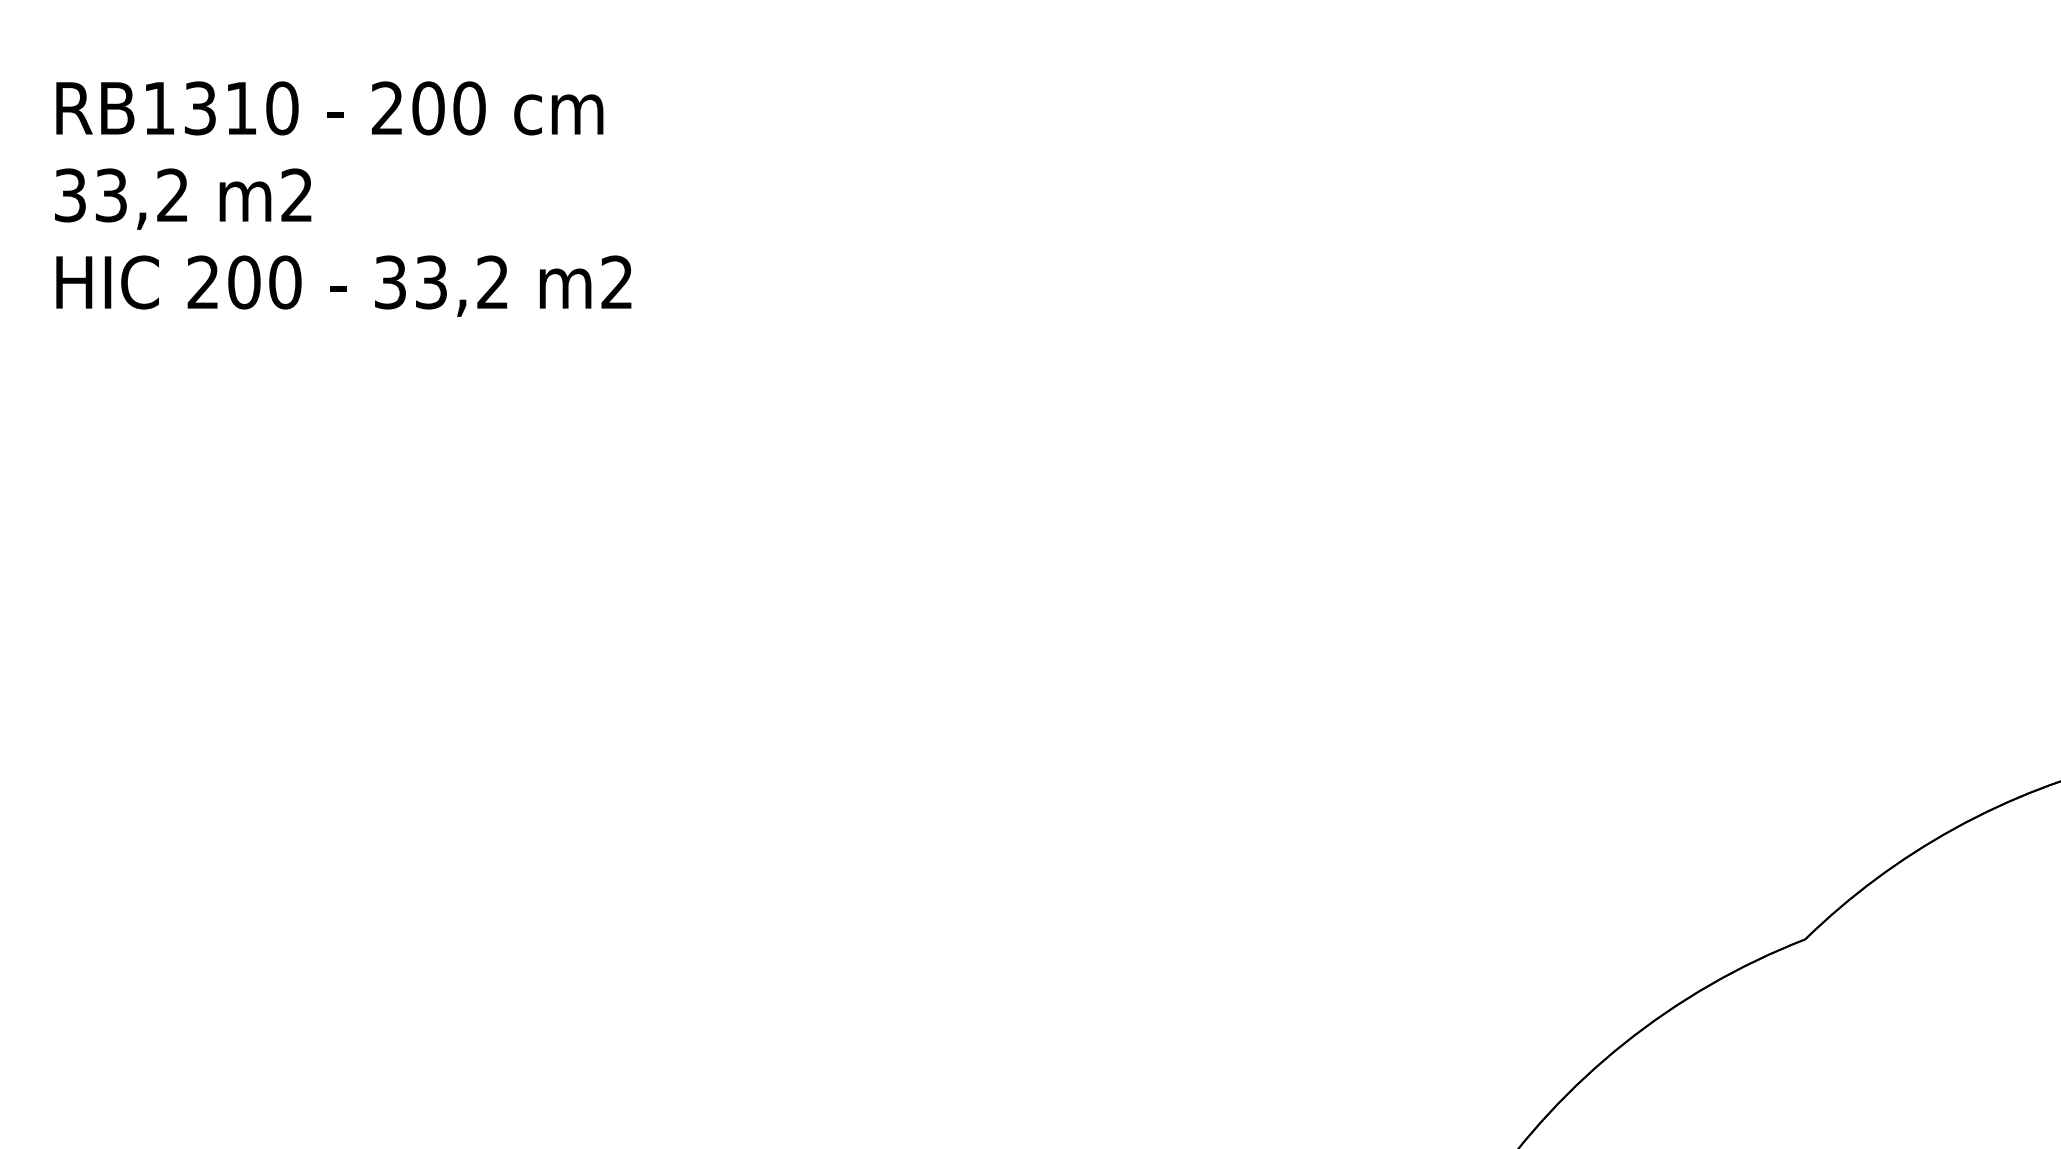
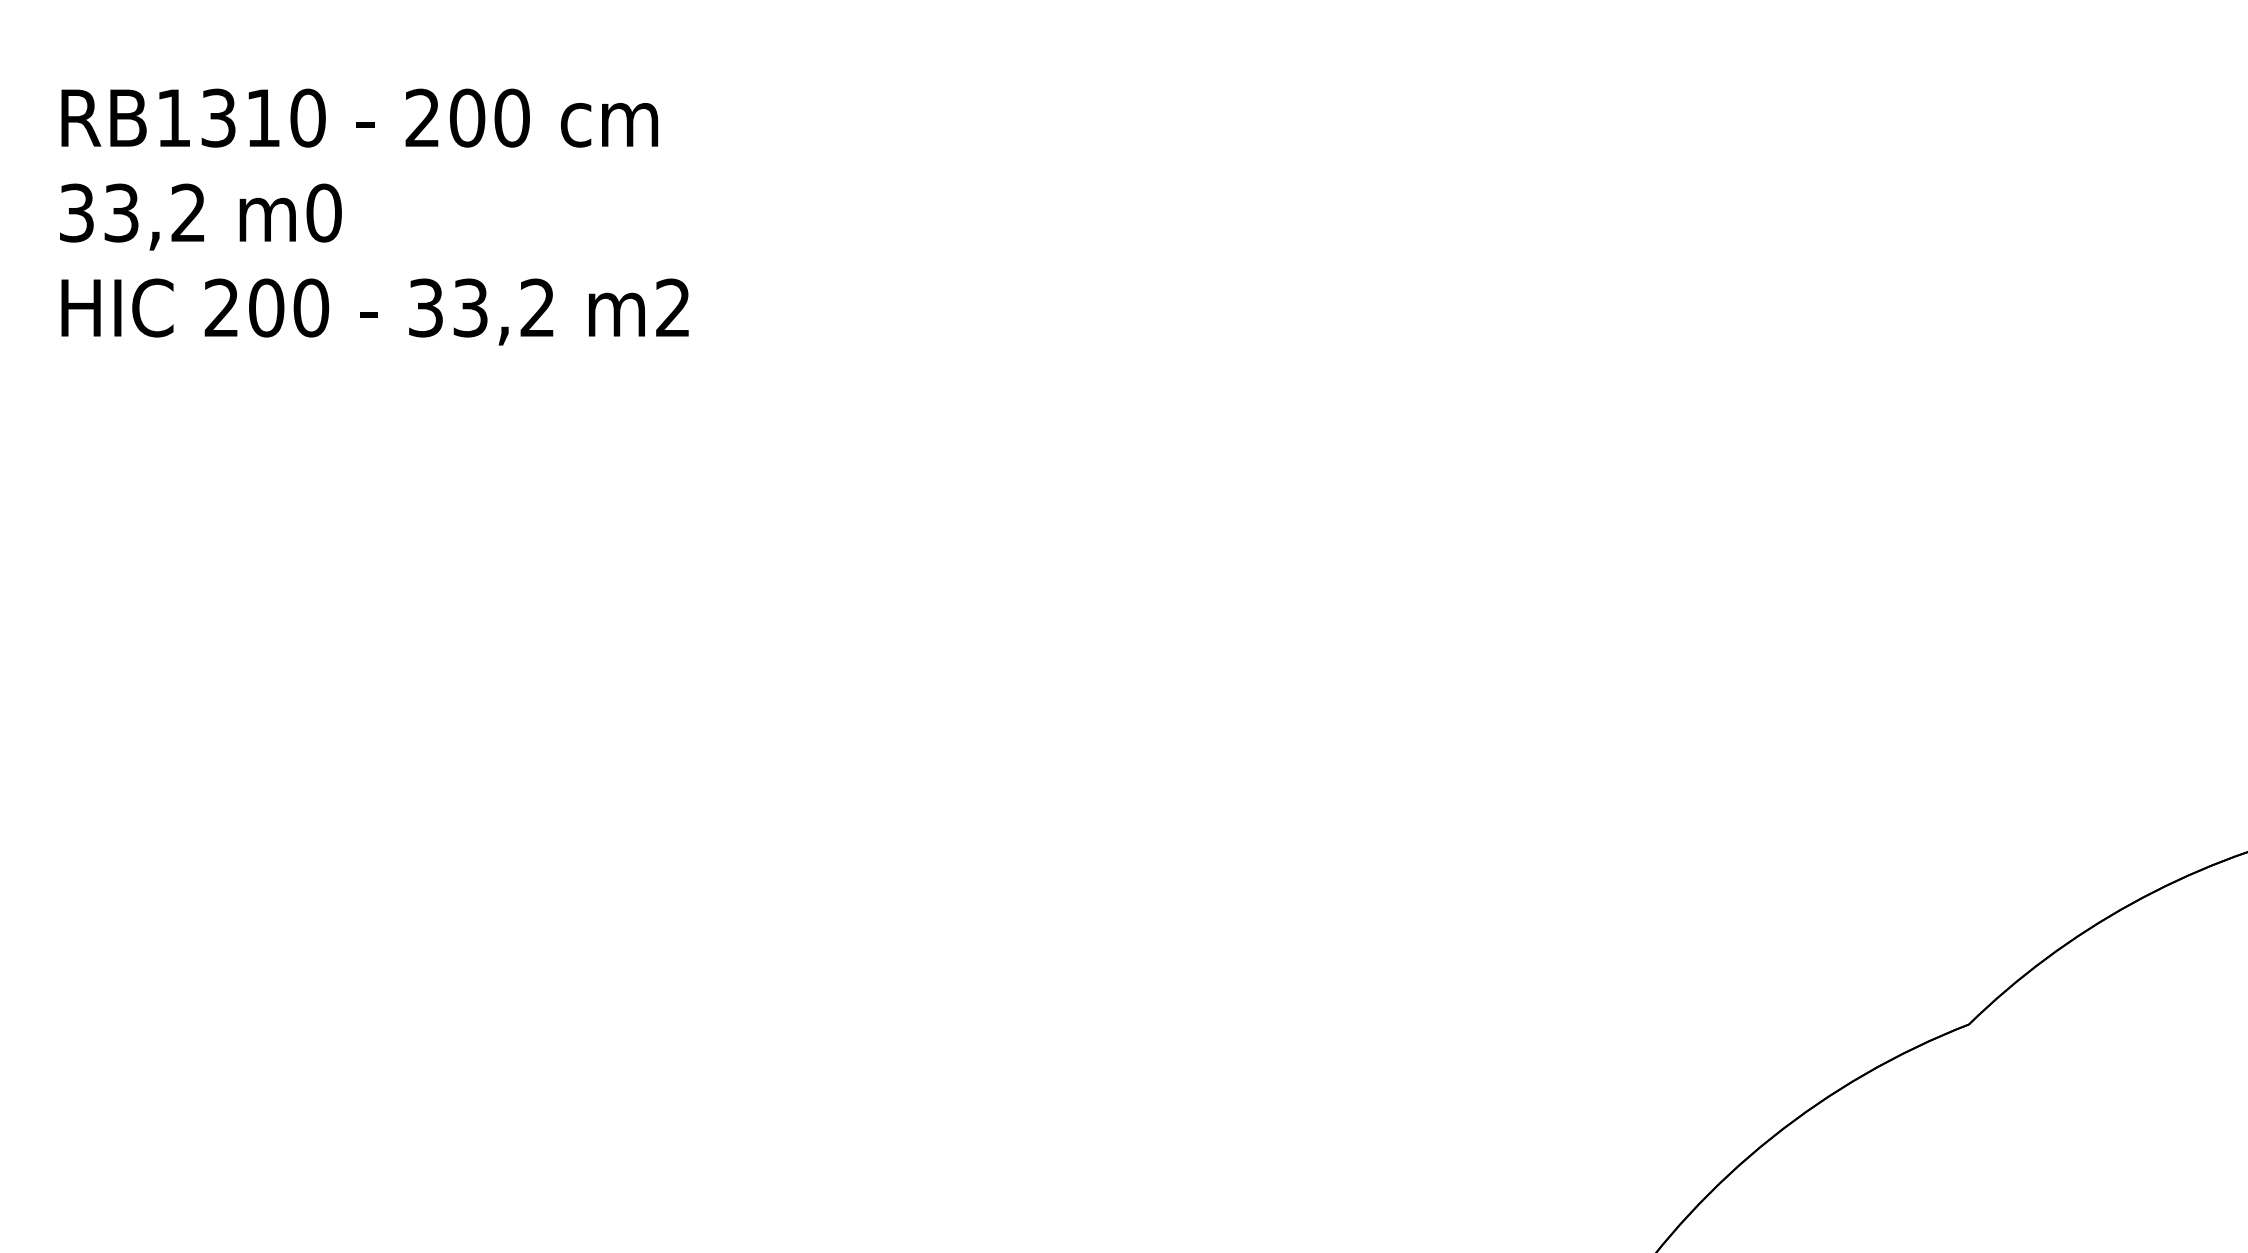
text: (296, 194) -> (323, 212), m2 -> m0

